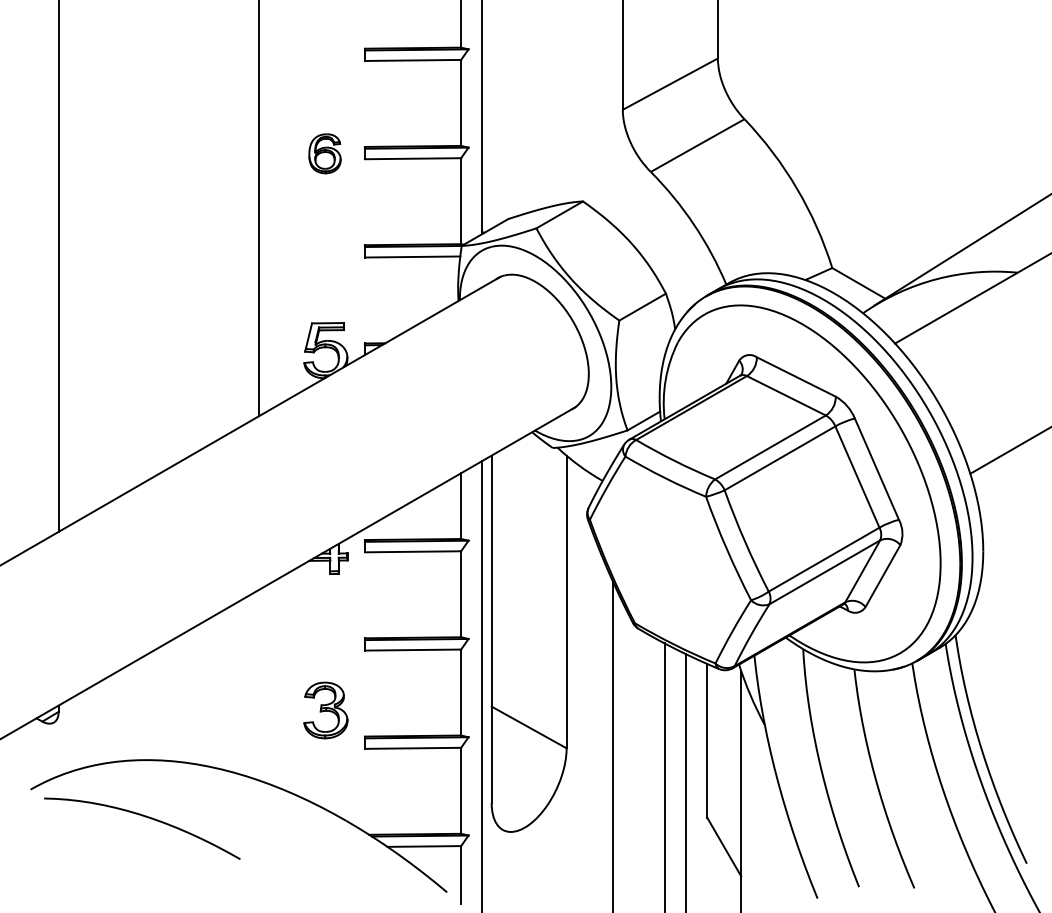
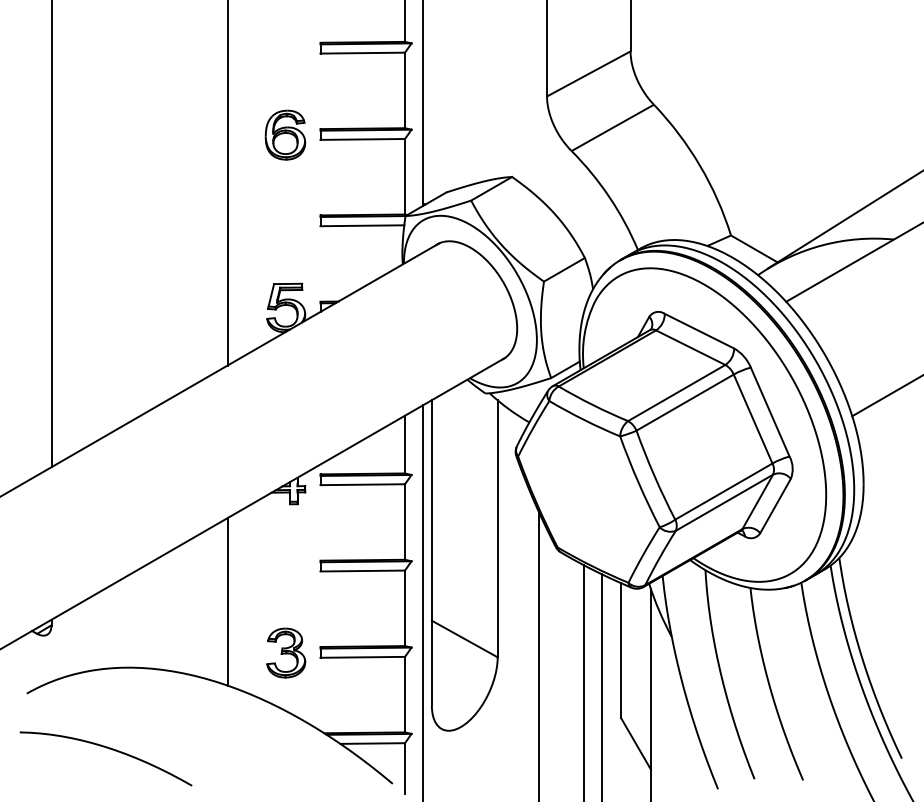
part: (325, 153) -> (285, 134), size x1.43
line: (259, 684) -> (227, 601), added
part: (326, 709) -> (286, 652), moved
curve: (146, 817) -> (109, 749), moved

